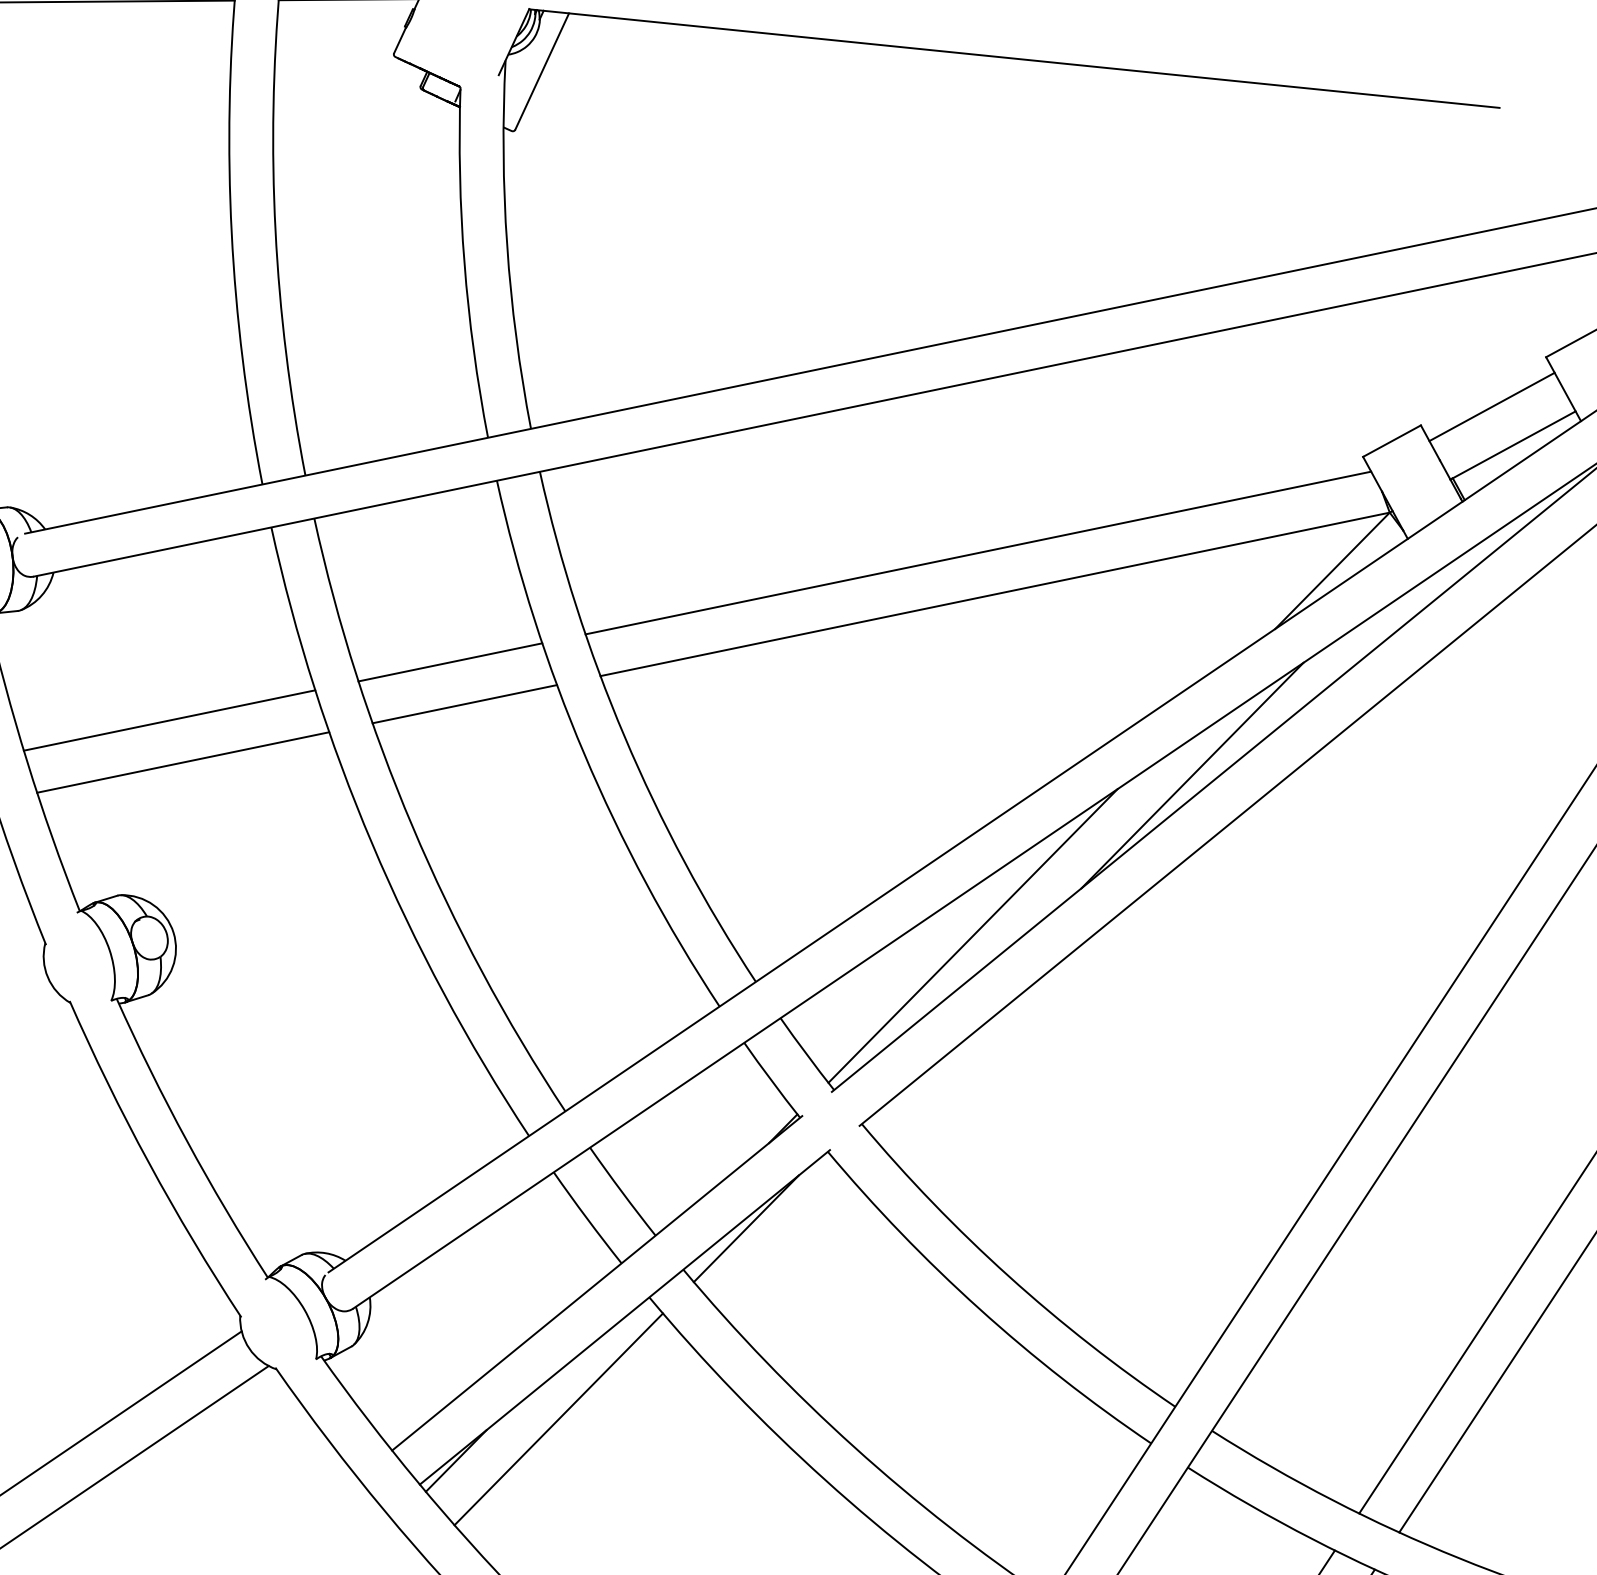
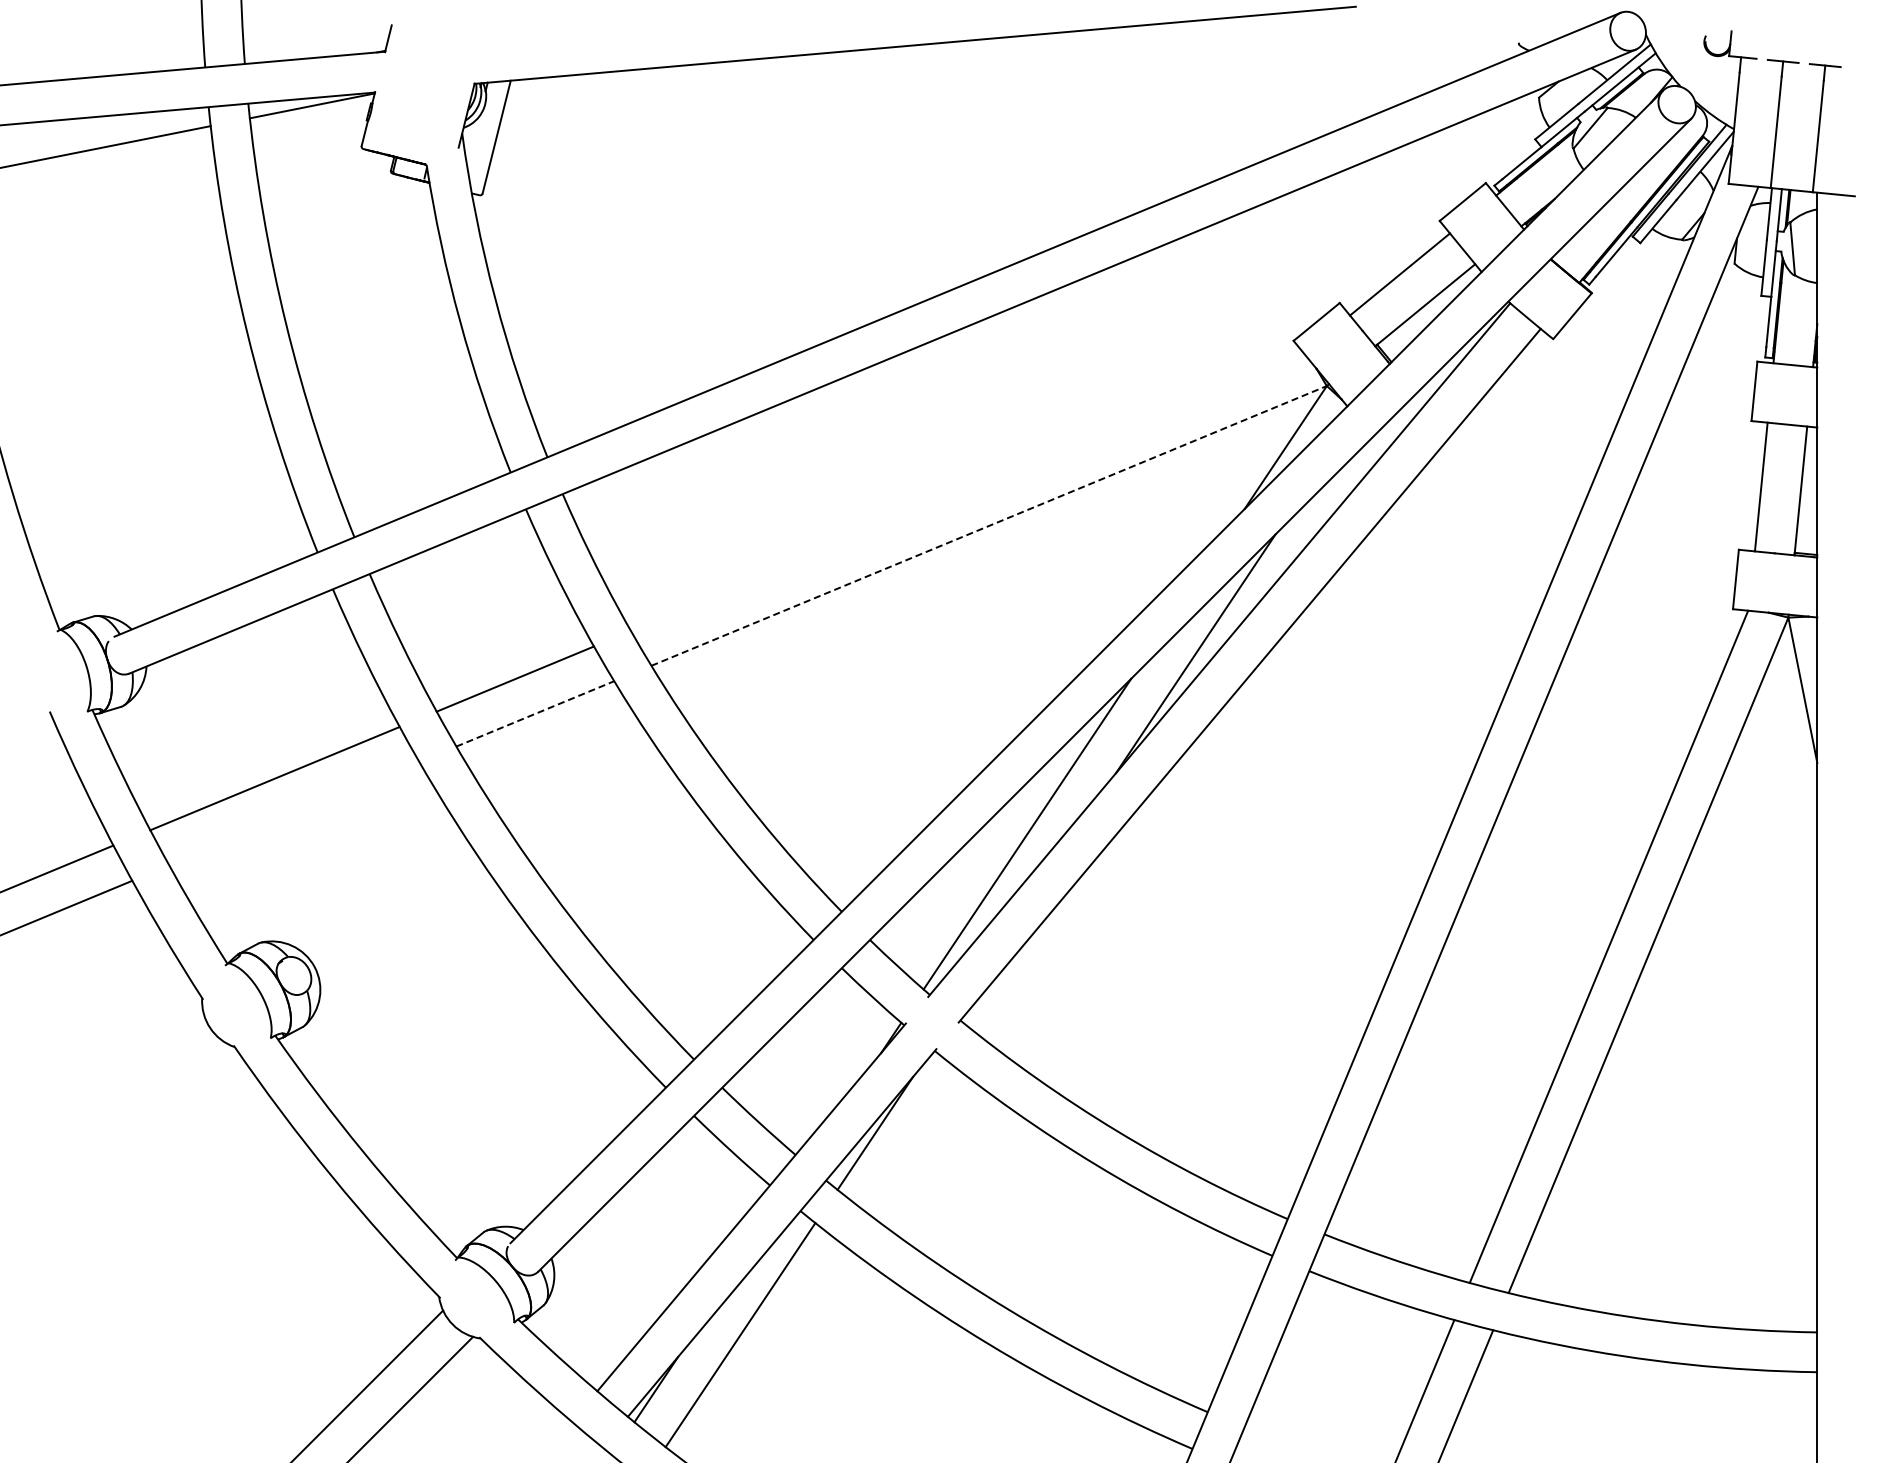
line: (978, 552) -> (967, 491), removed
line: (995, 593) -> (989, 525), solid -> dashed
line: (465, 703) -> (535, 713), solid -> dashed
line: (183, 762) -> (294, 813), removed

